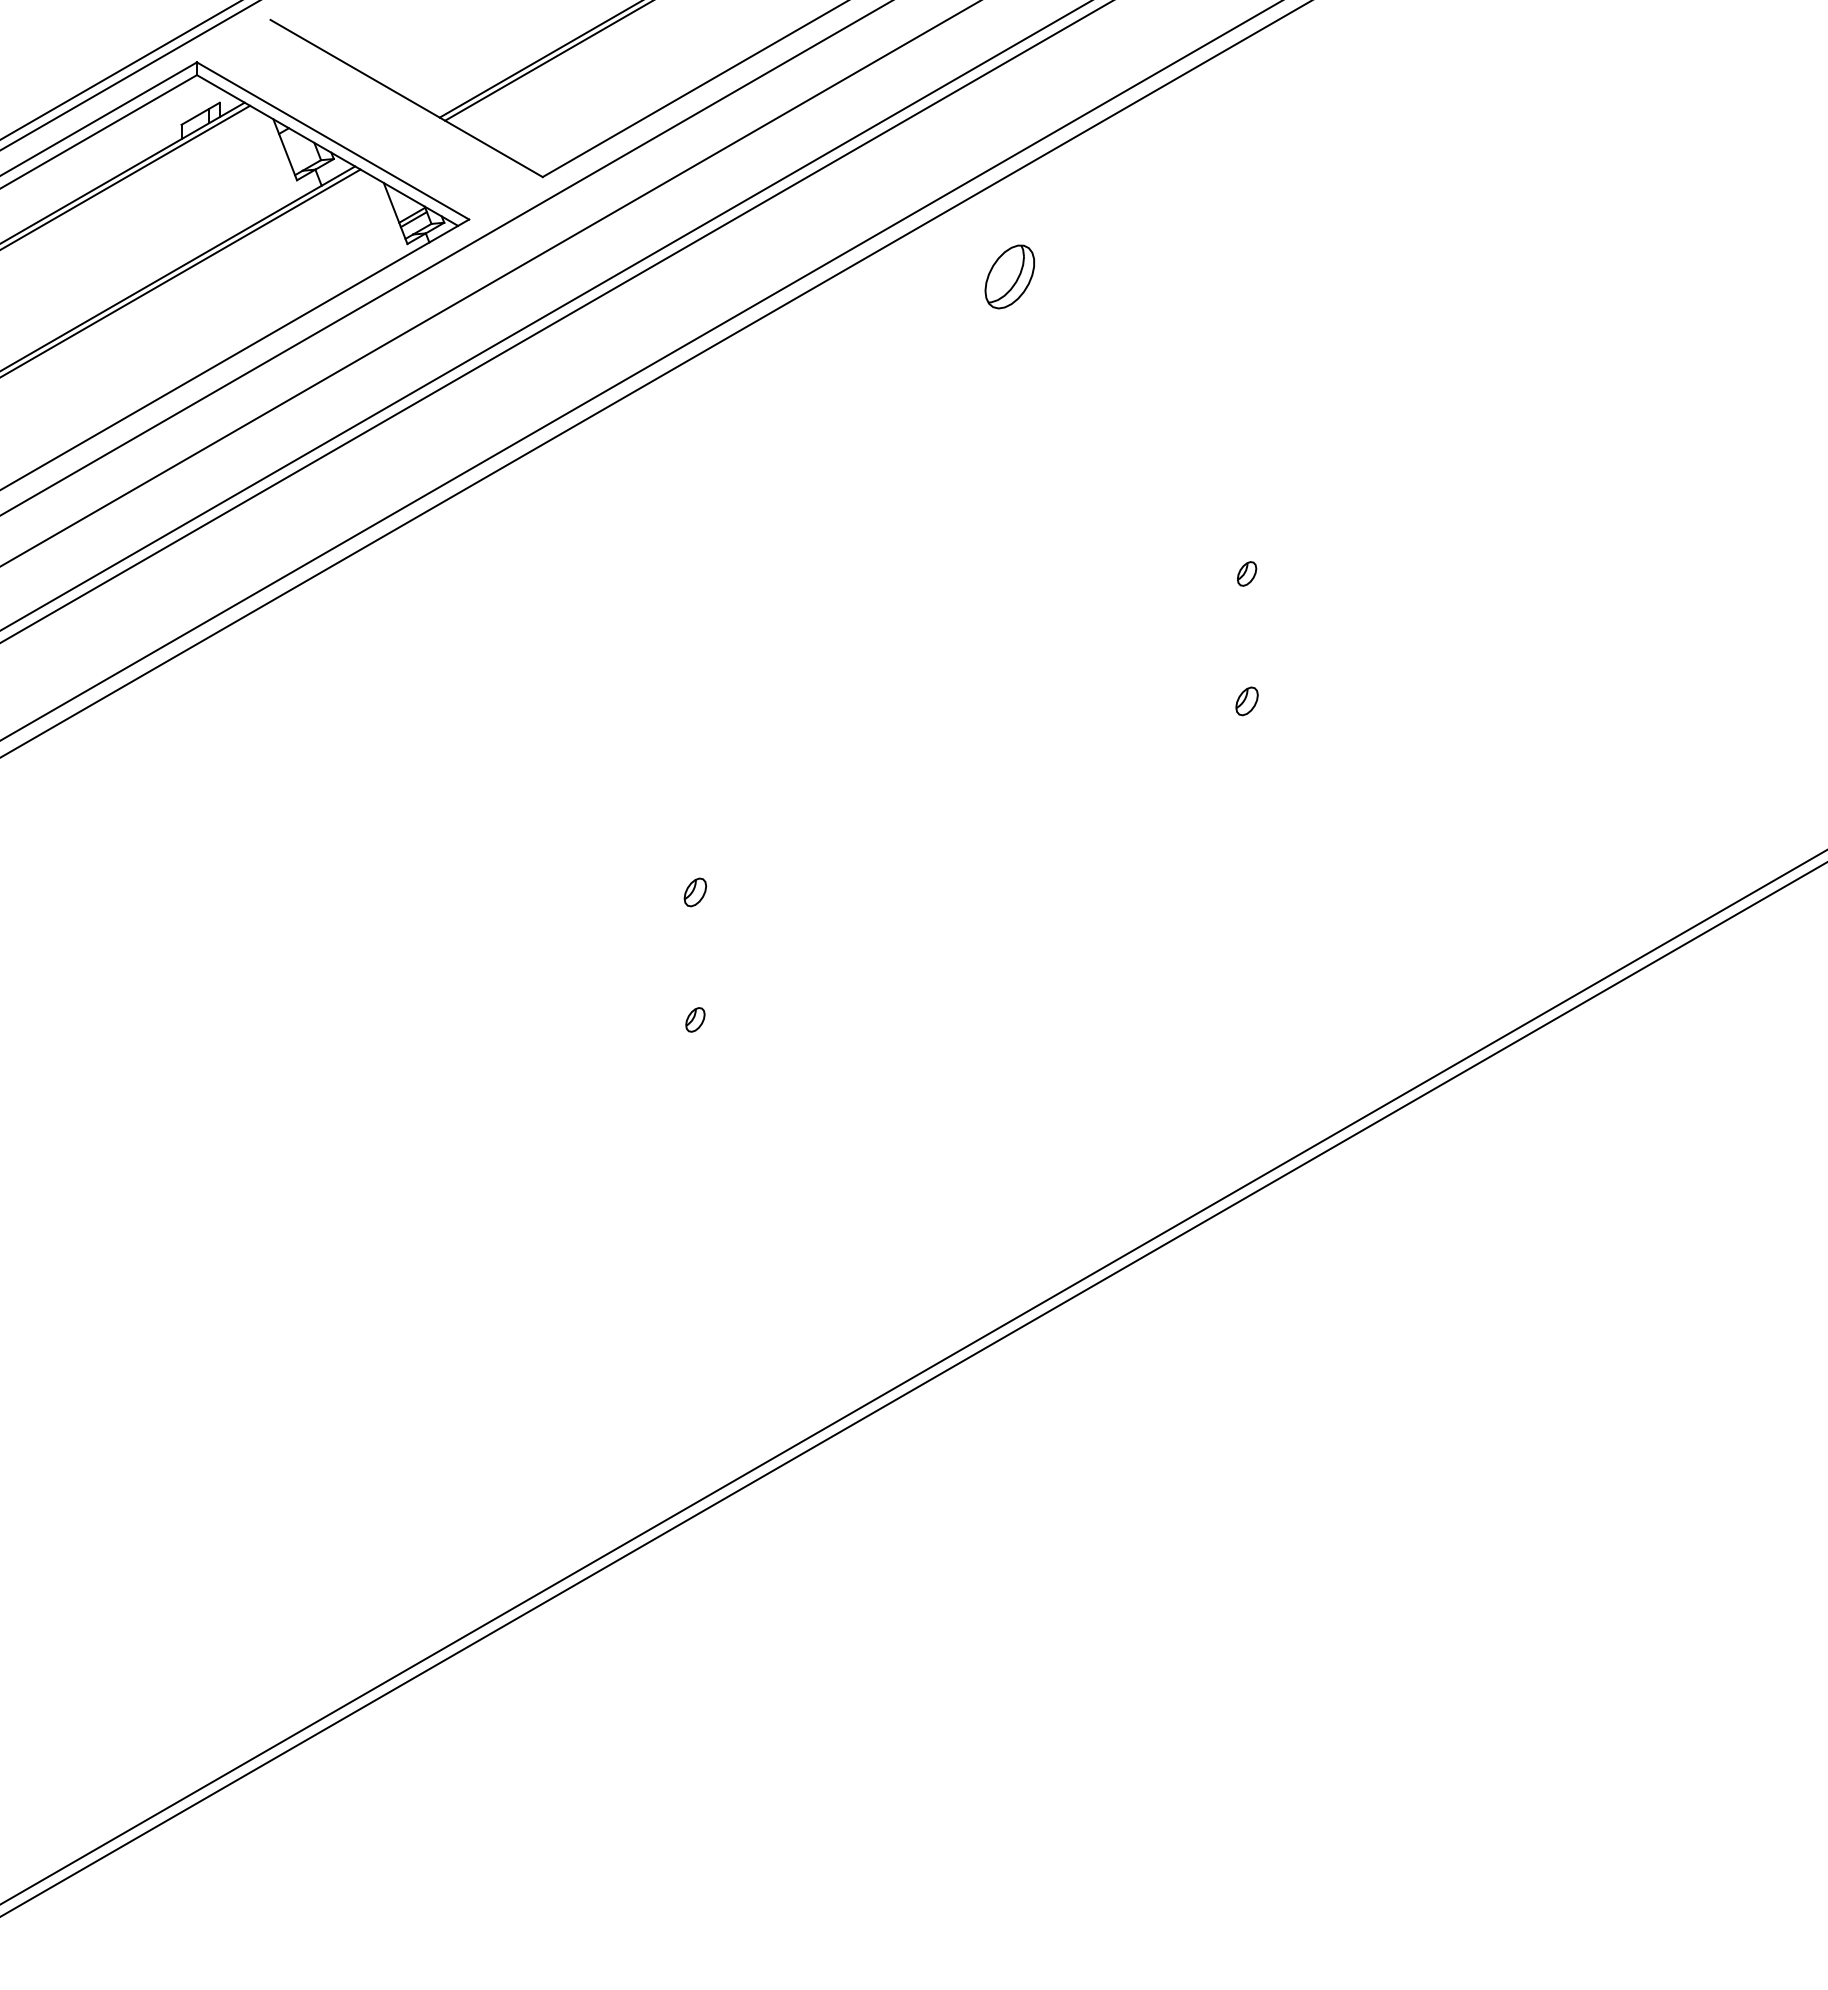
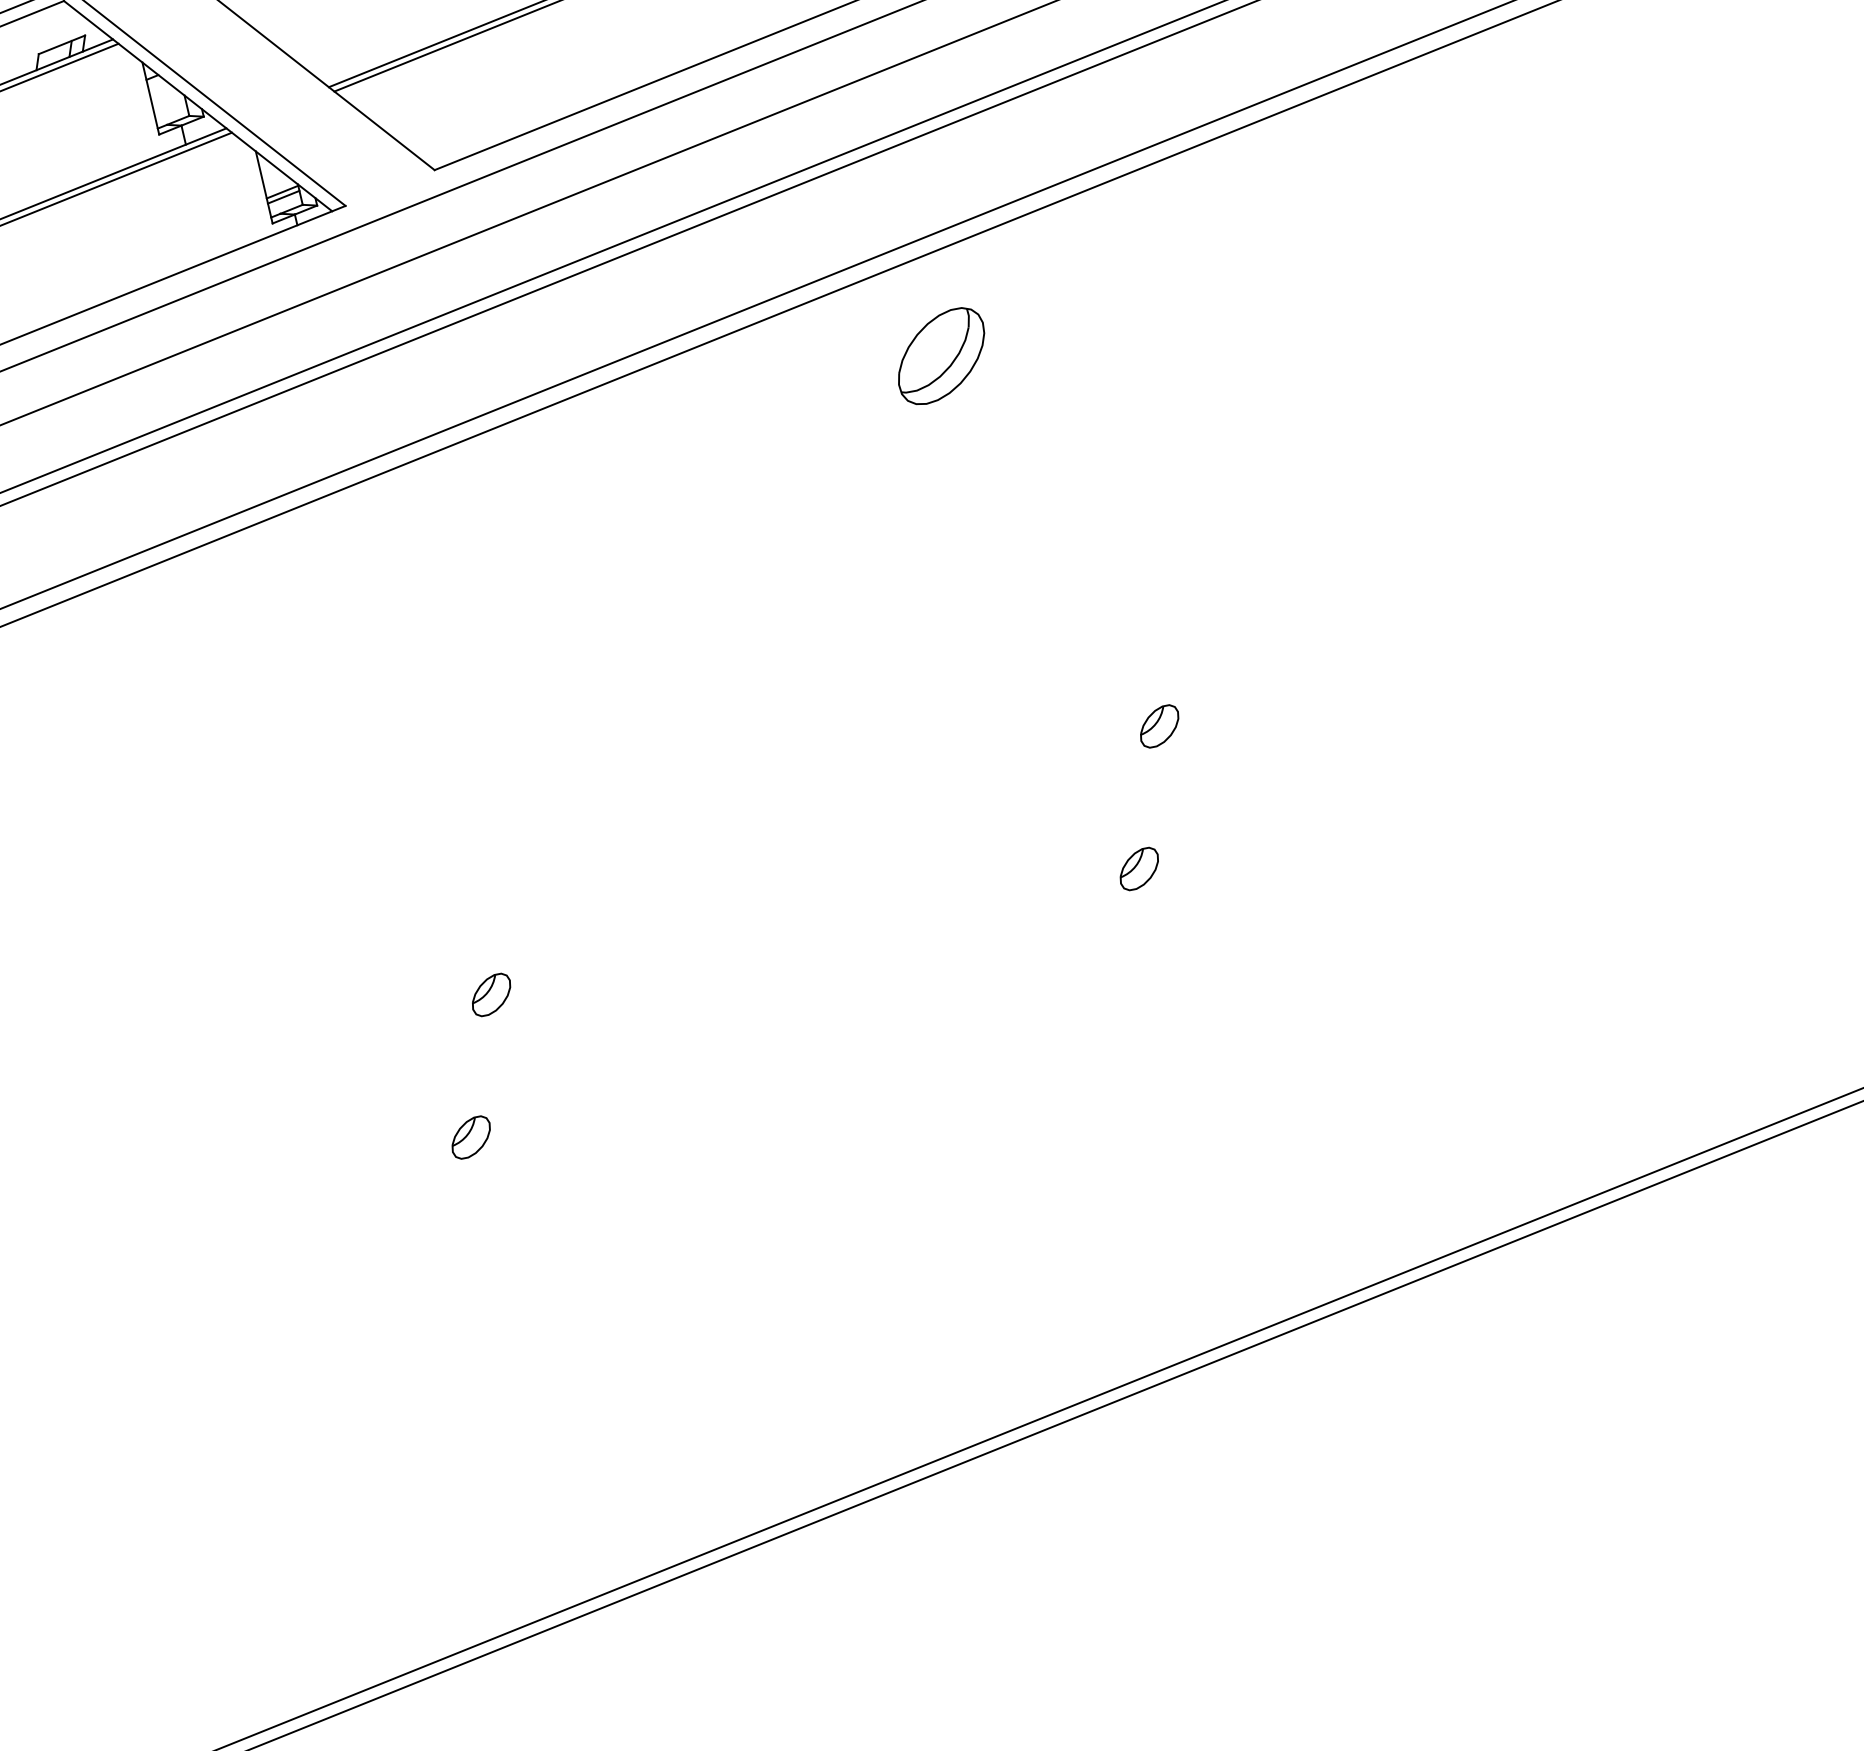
part: (1009, 276) -> (941, 355), size x1.43
part: (1246, 573) -> (1159, 725), size x1.67
part: (1246, 701) -> (1138, 869), size x1.43
part: (695, 892) -> (491, 995), size x1.43
part: (695, 1019) -> (471, 1137), size x1.67

